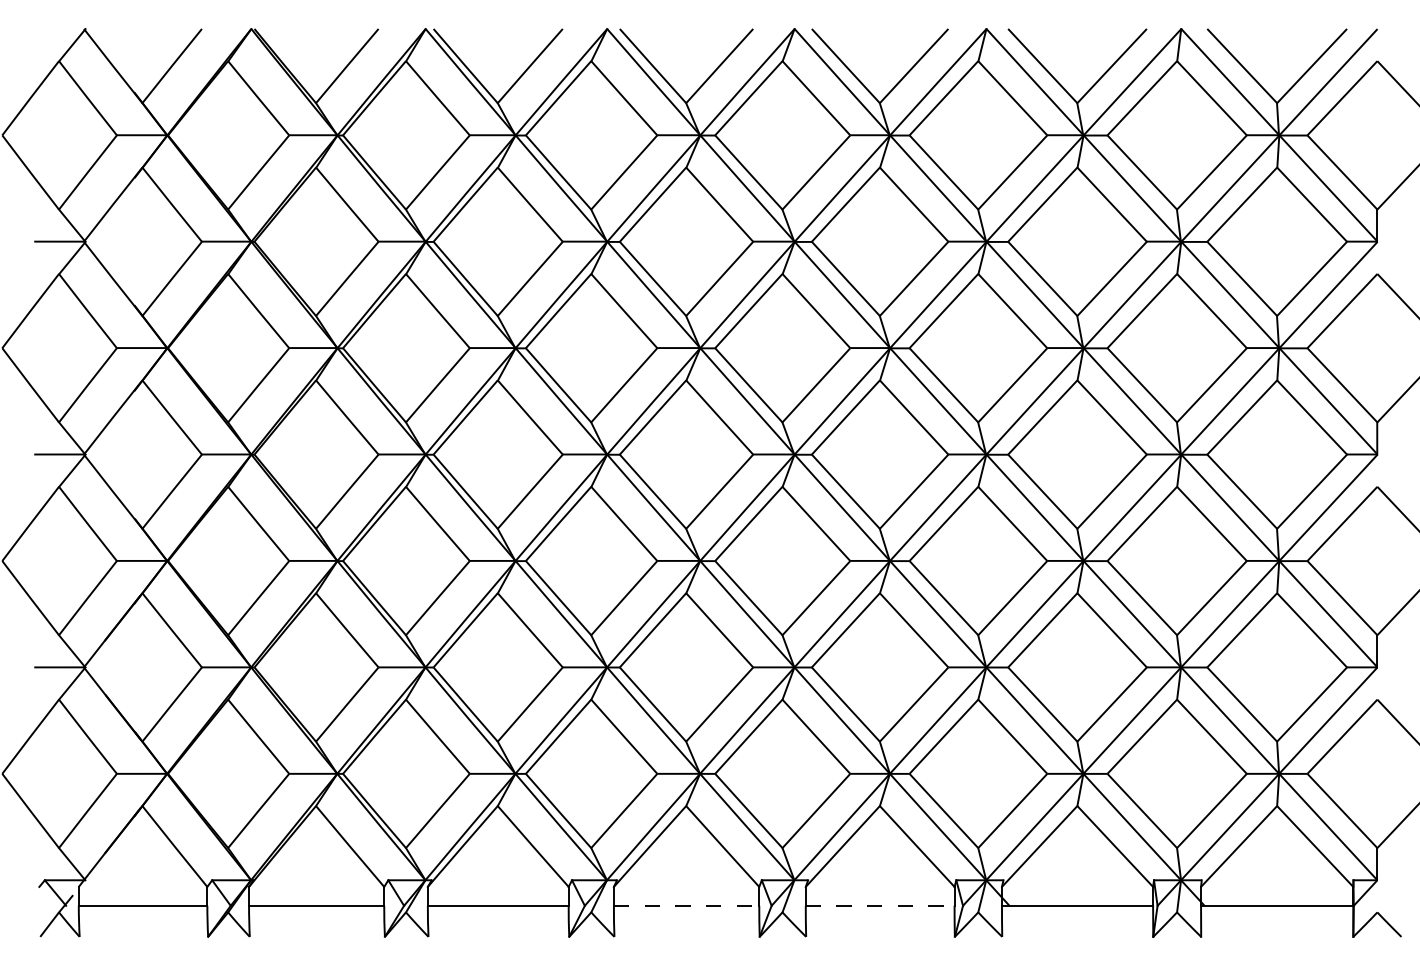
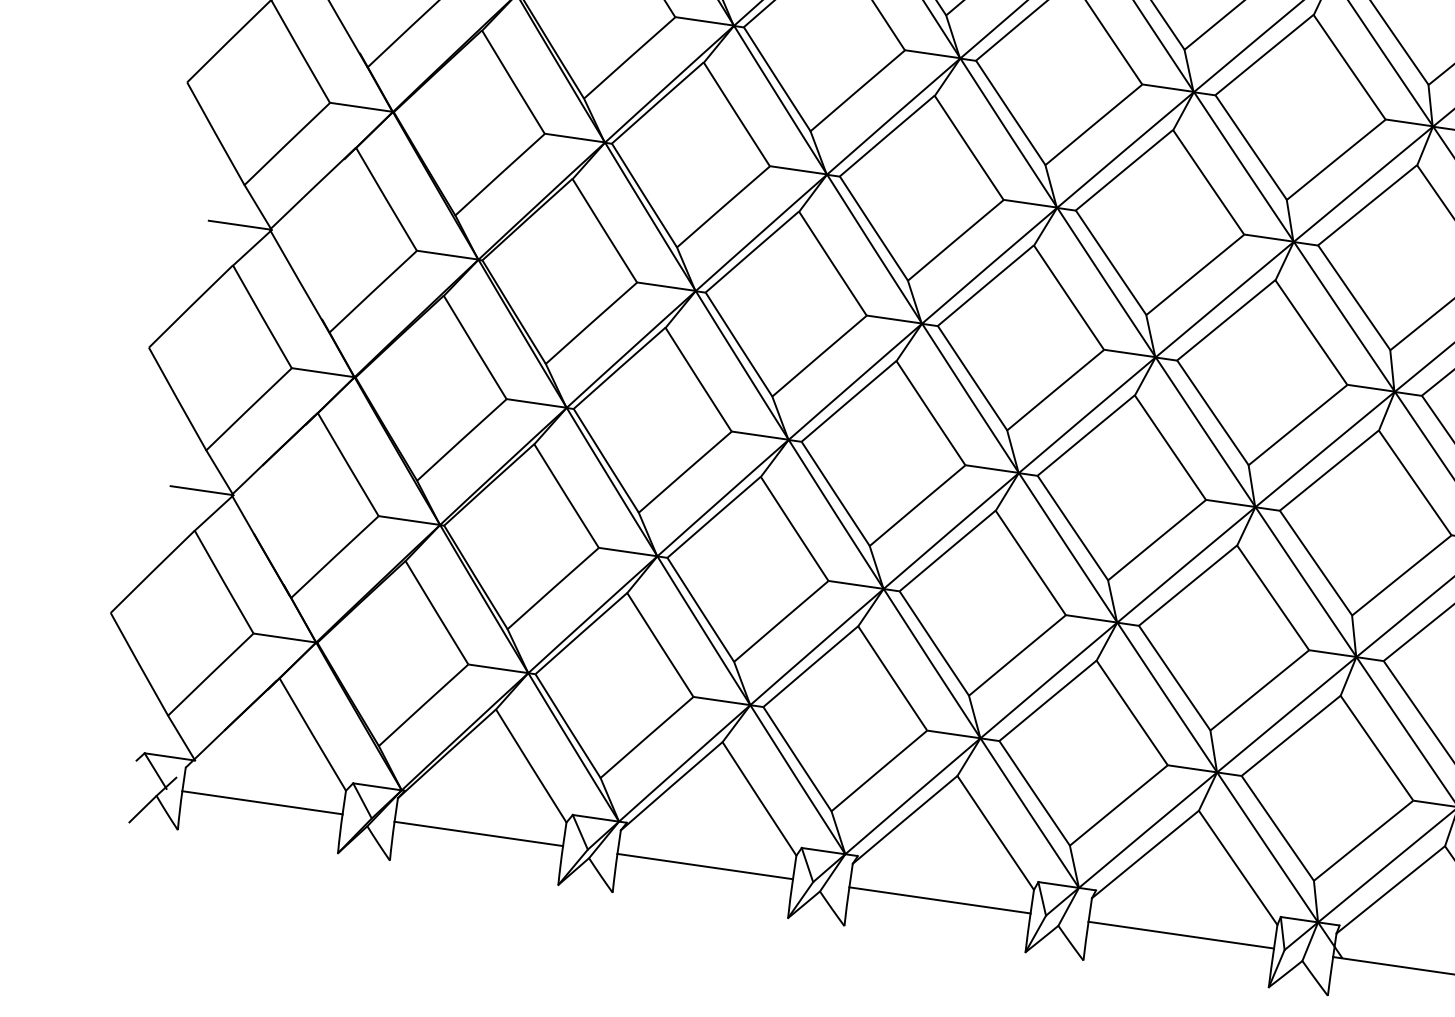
line: (686, 905) -> (939, 899), dashed -> solid
line: (880, 905) -> (1181, 934), dashed -> solid

